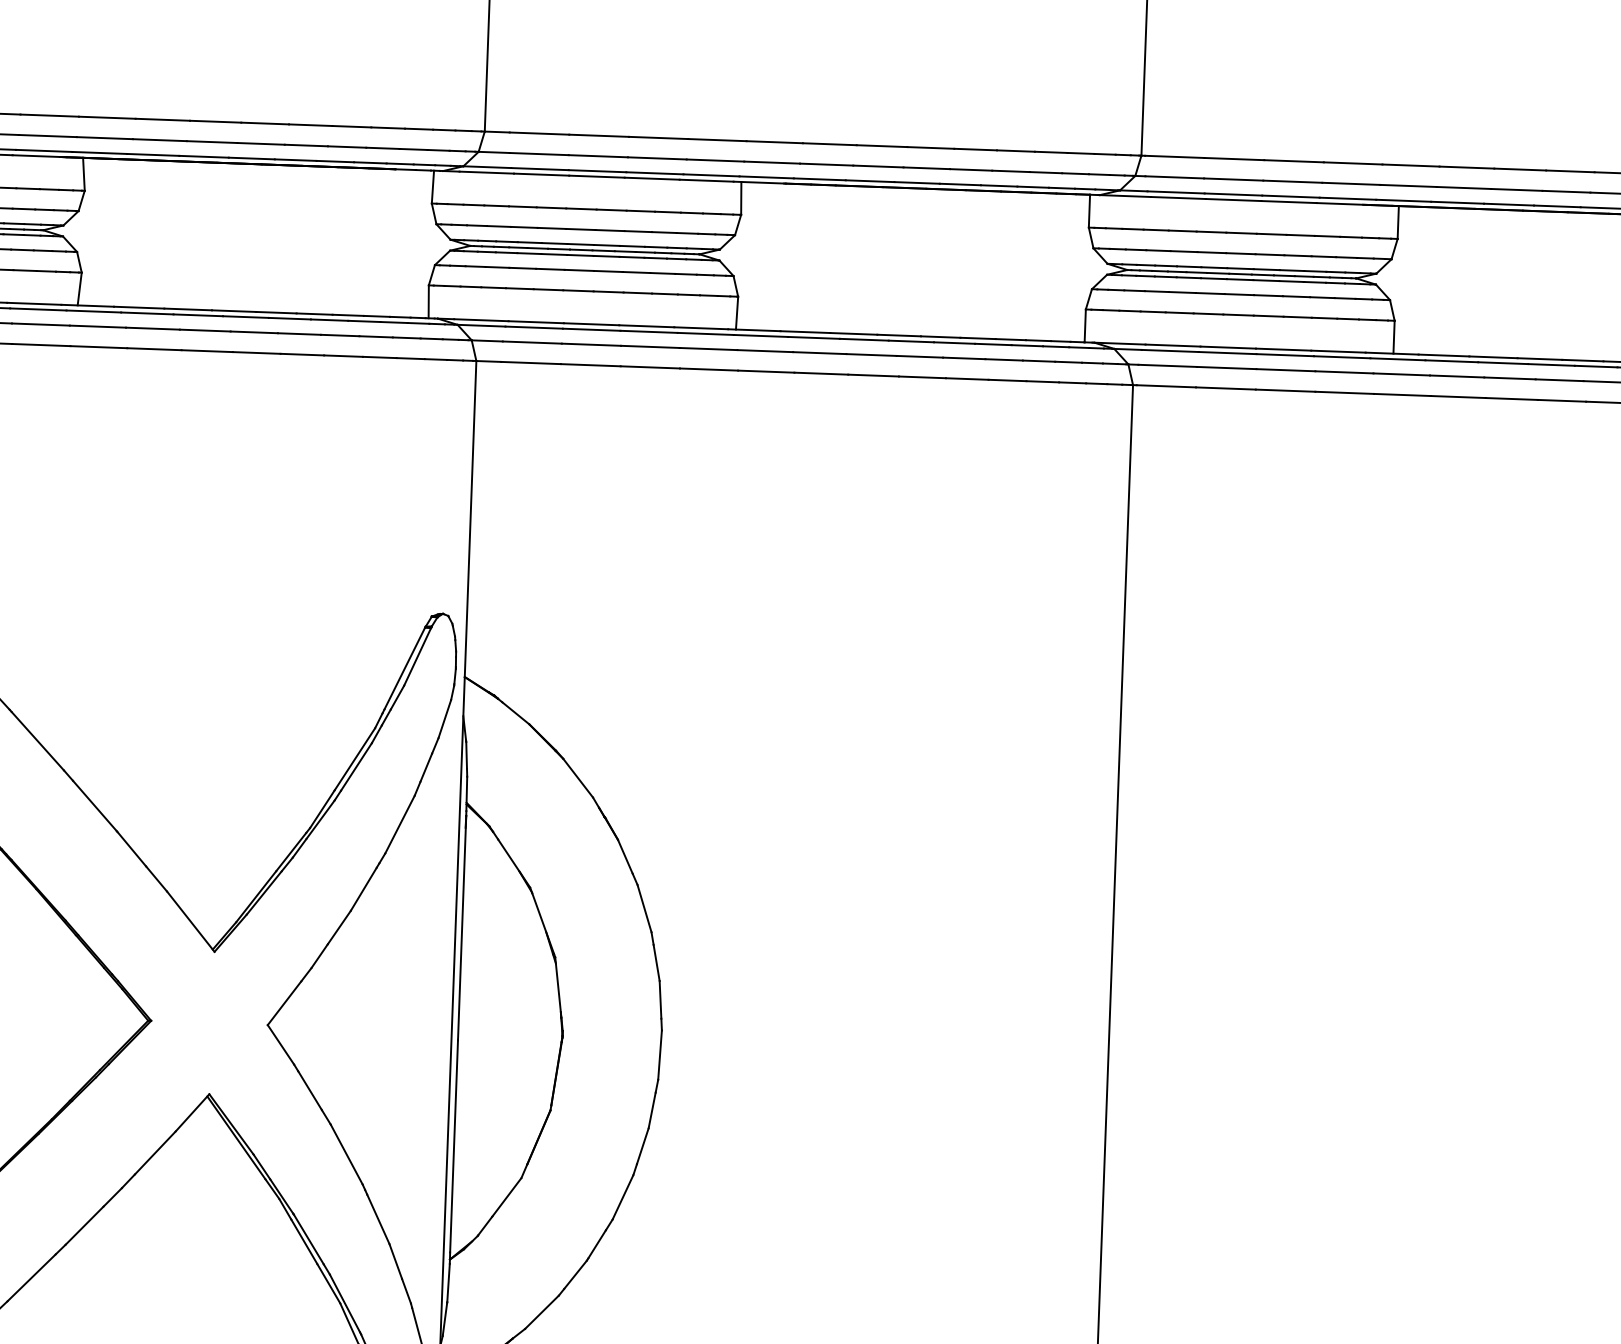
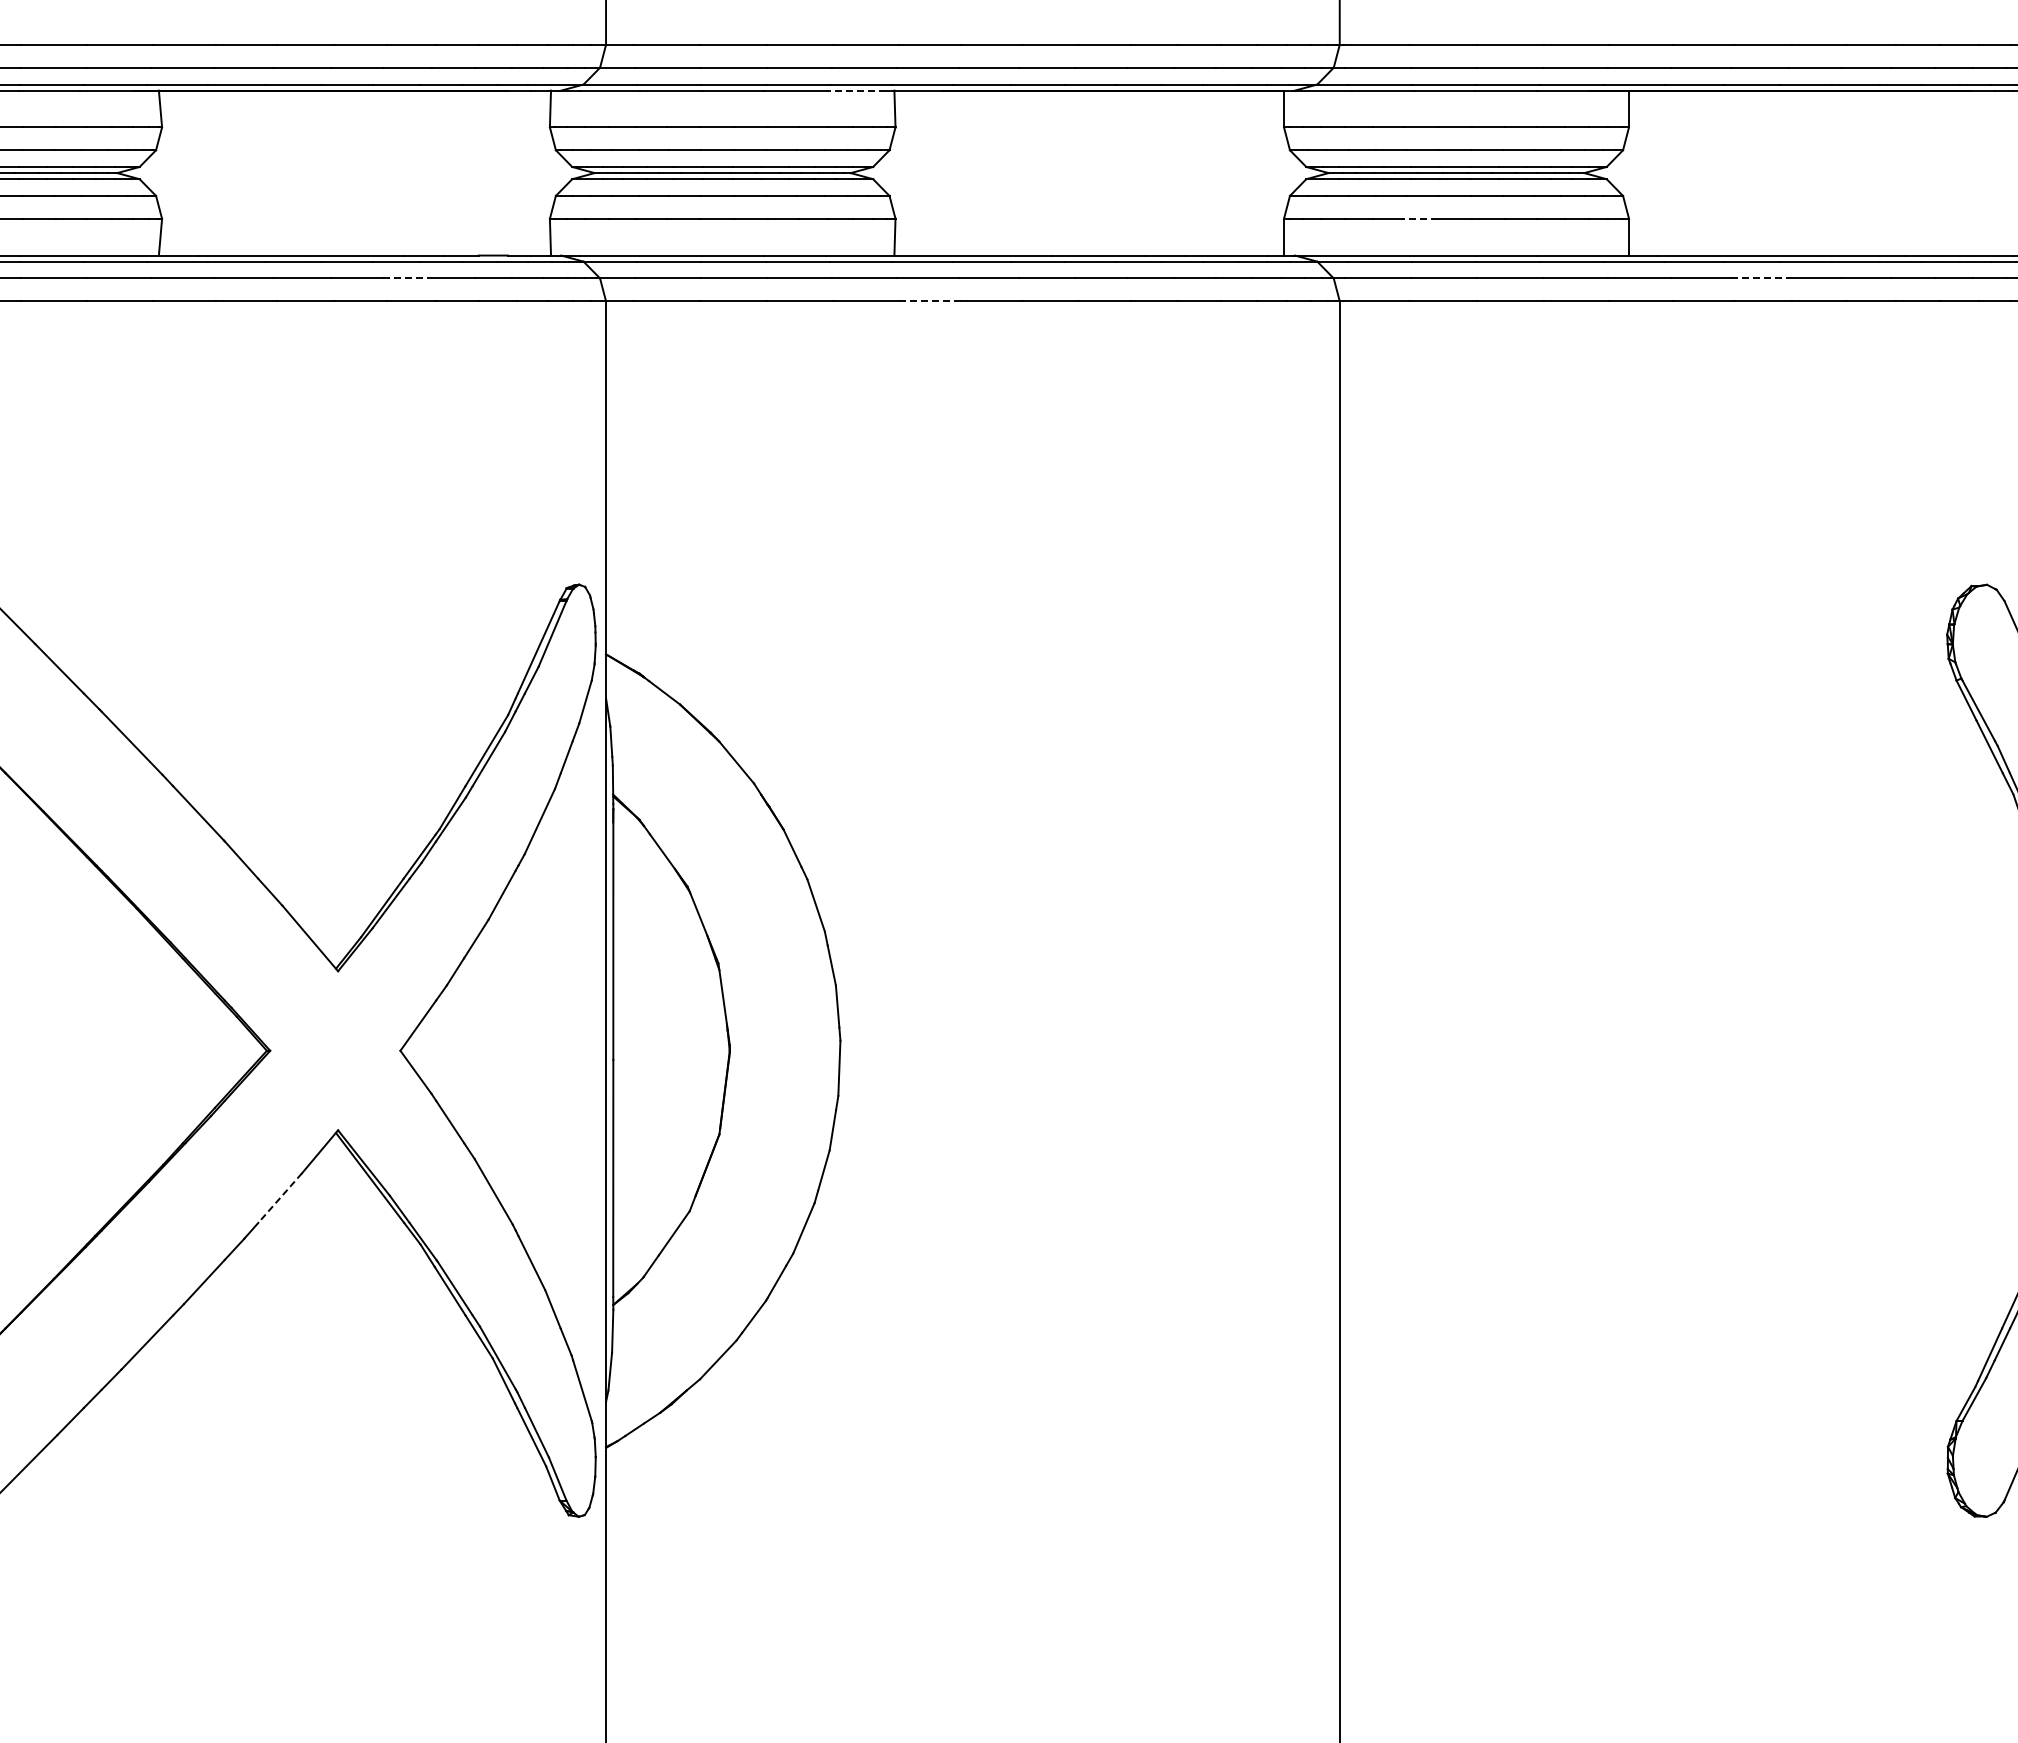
line: (706, 180) -> (855, 90), solid -> dashed
line: (1208, 313) -> (1421, 218), solid -> dashed
line: (299, 334) -> (407, 278), solid -> dashed
line: (766, 371) -> (930, 301), solid -> dashed
line: (1510, 378) -> (1760, 278), solid -> dashed
line: (154, 1153) -> (279, 1198), solid -> dashed

